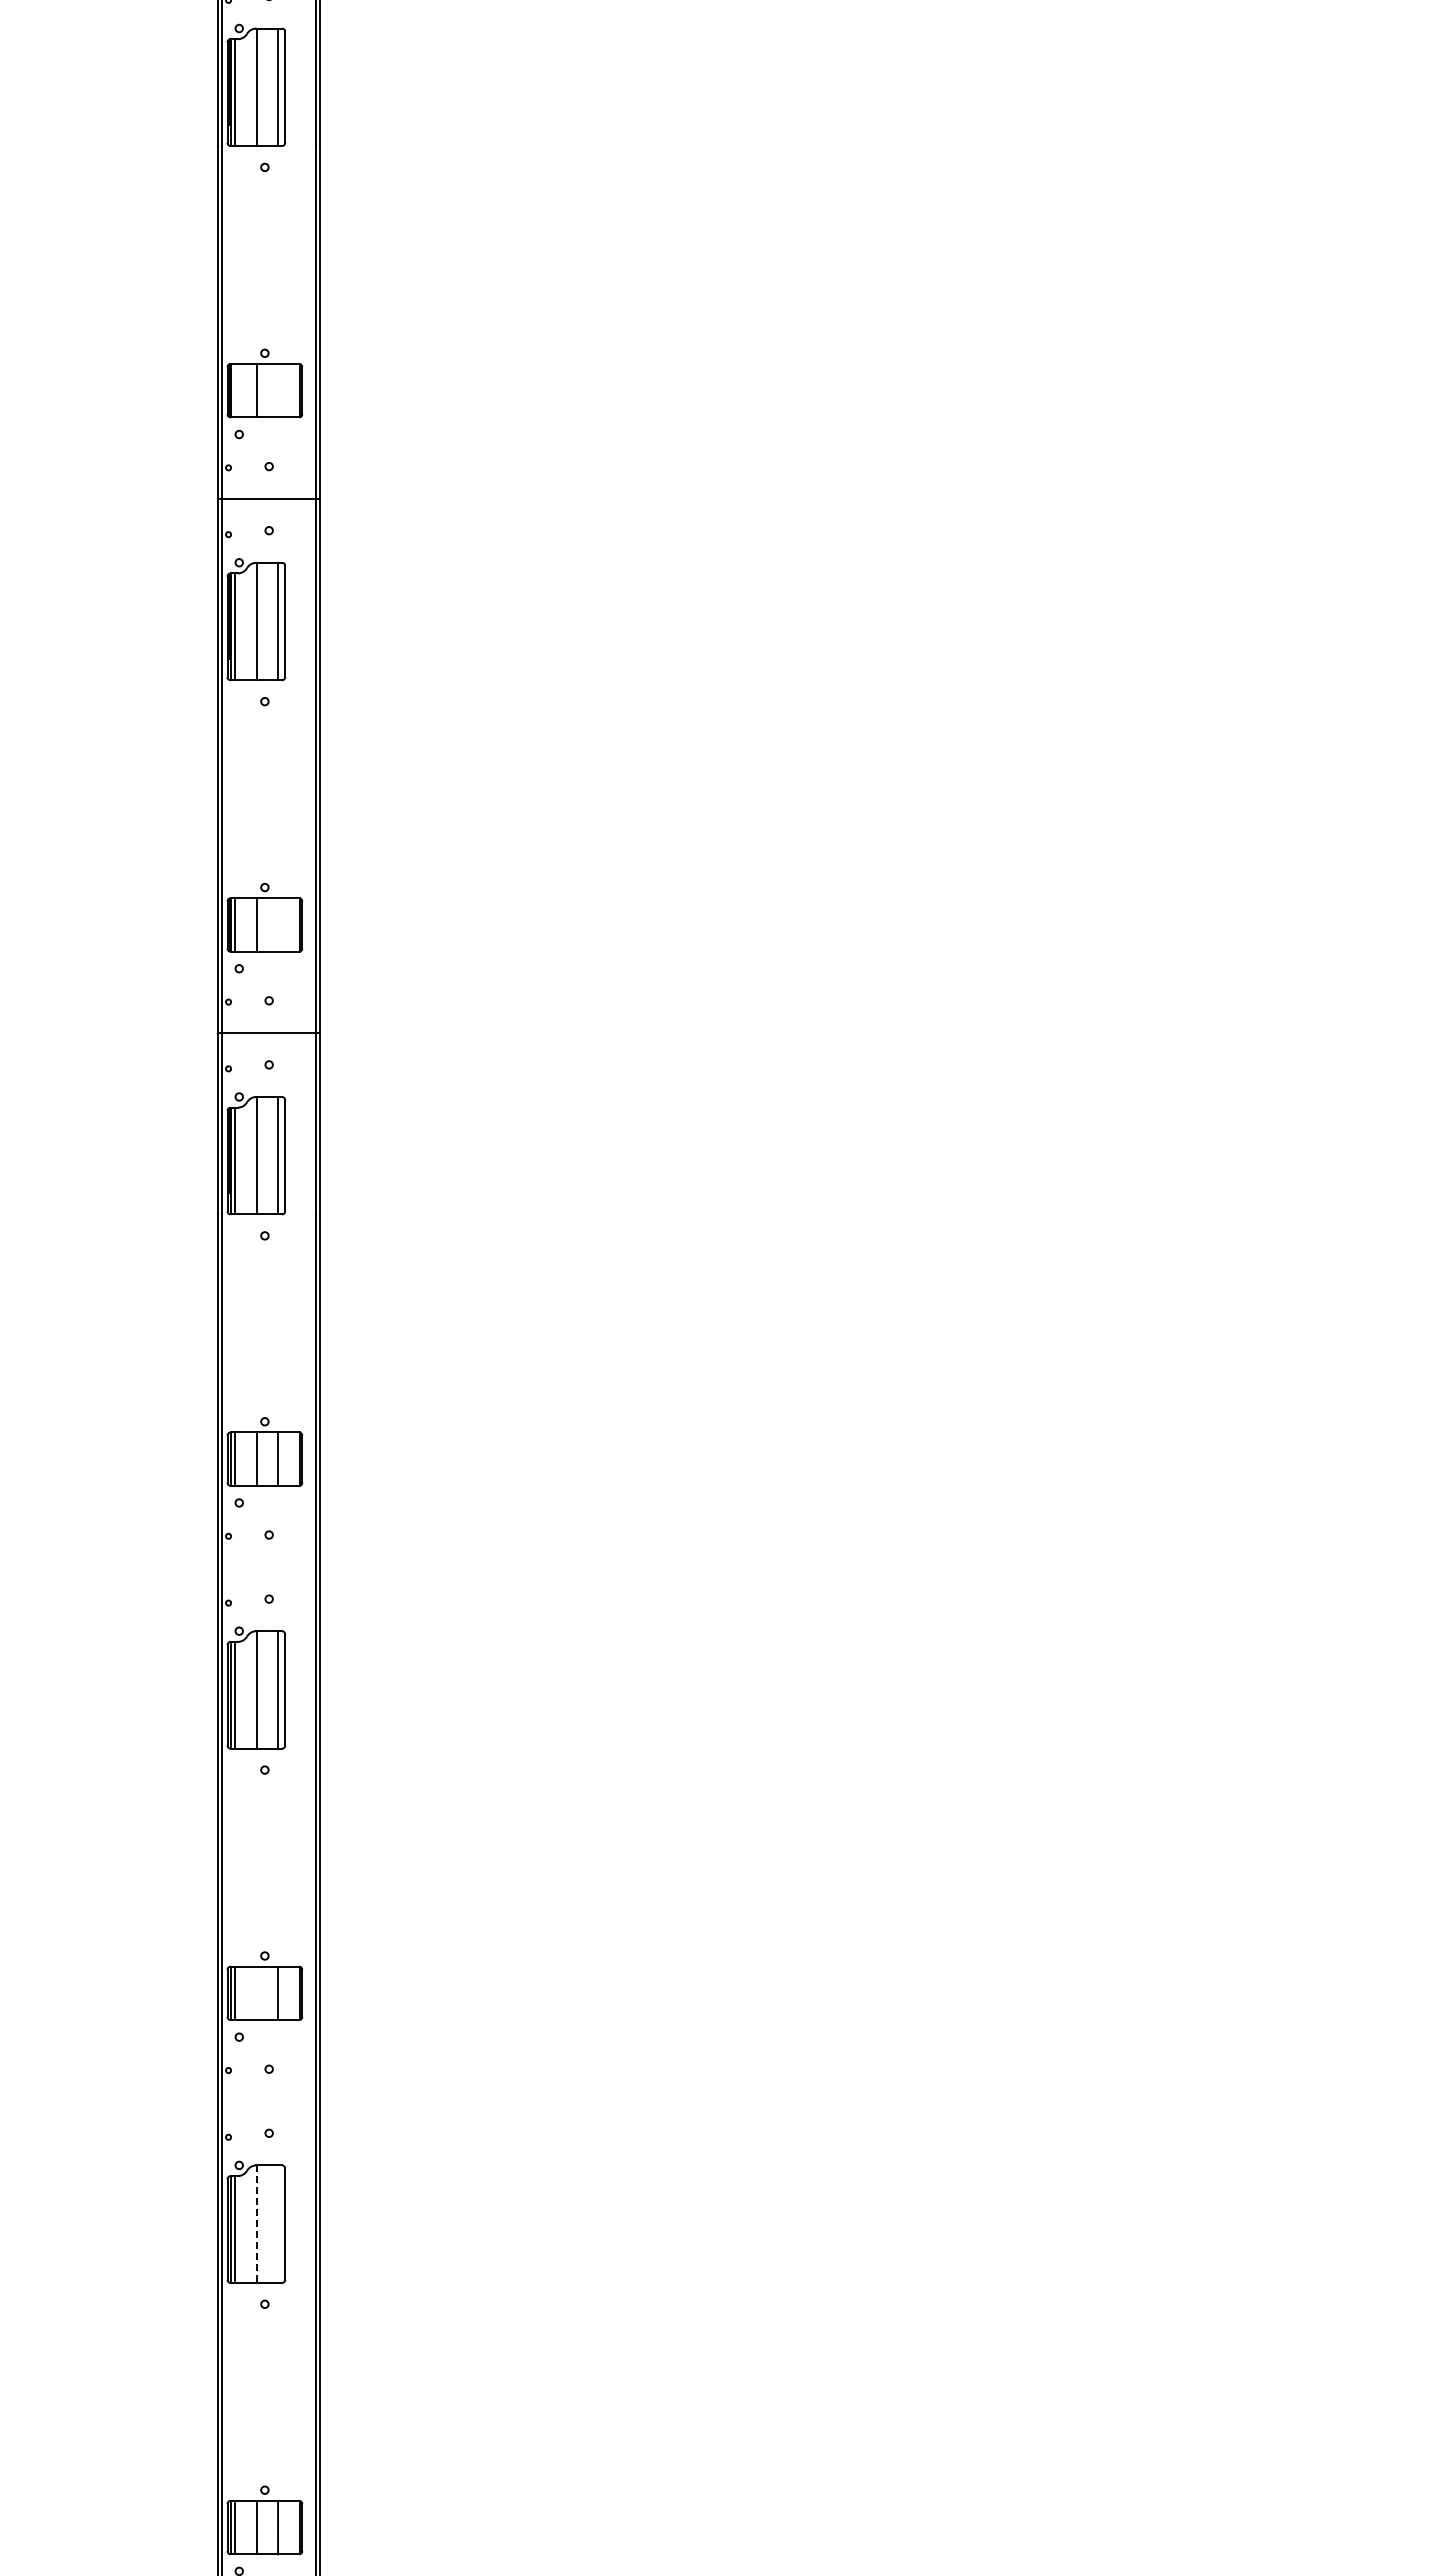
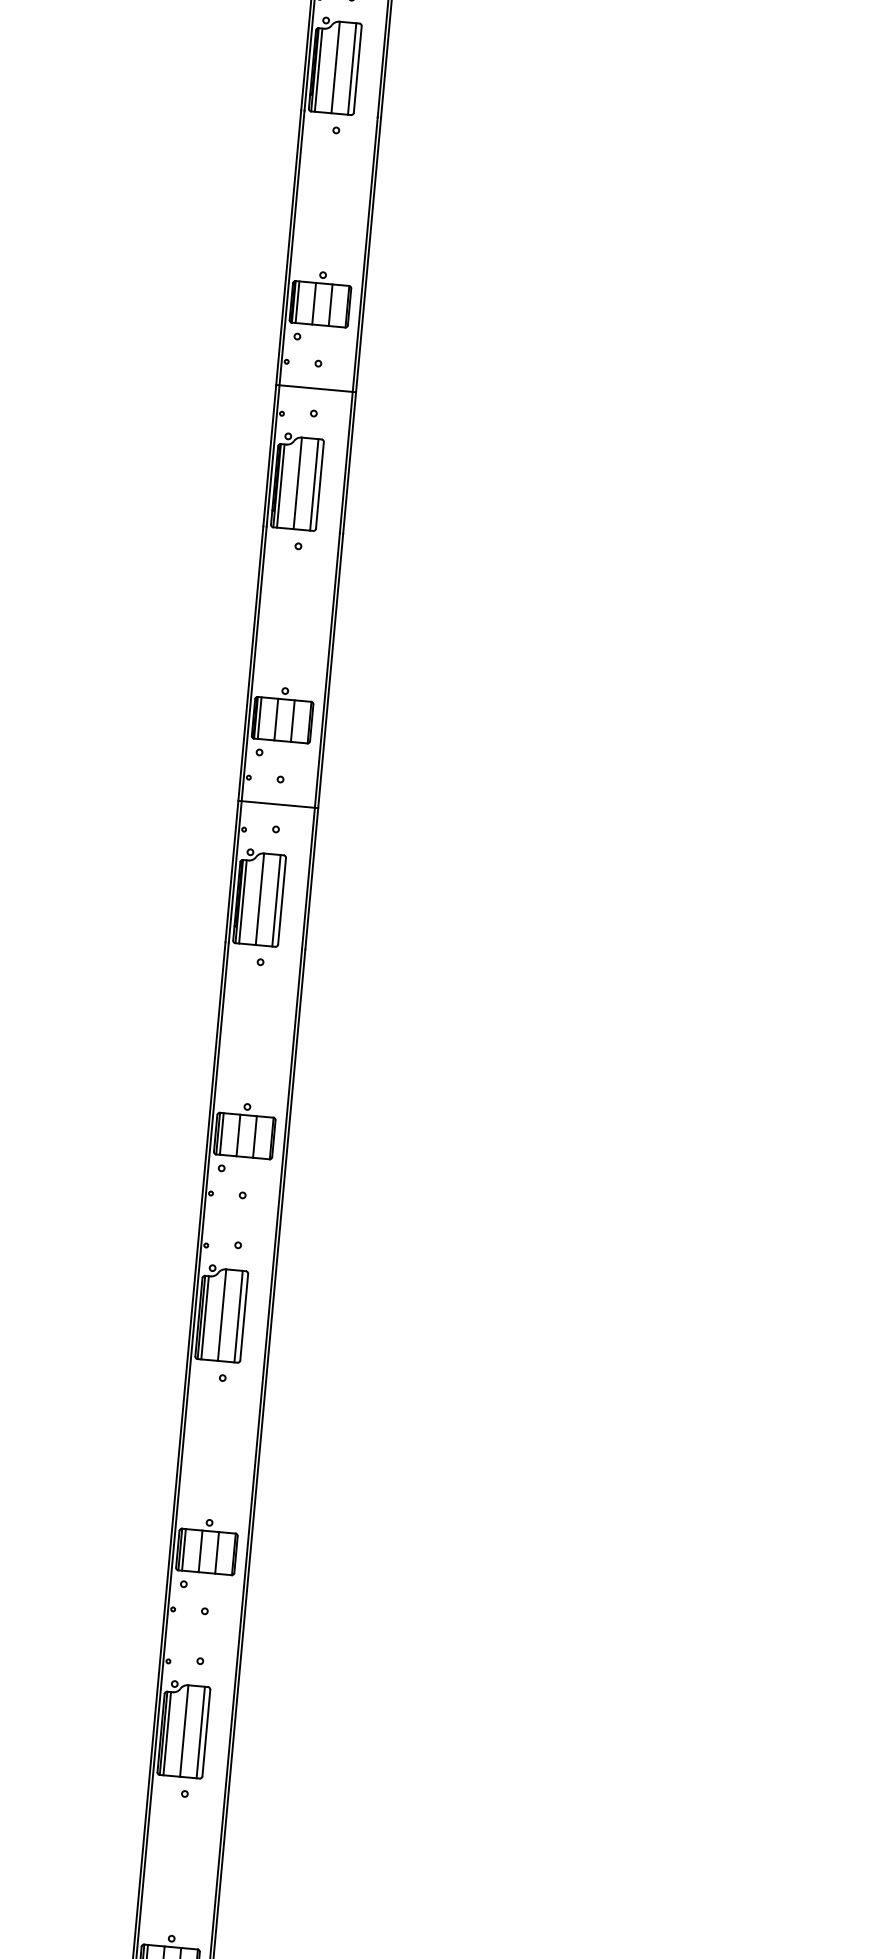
line: (235, 390) -> (297, 302), added
line: (277, 390) -> (330, 305), added
line: (277, 924) -> (292, 720), added
line: (256, 1993) -> (200, 1551), added
line: (278, 2223) -> (201, 1732), added
line: (256, 2224) -> (184, 1731), dashed -> solid

